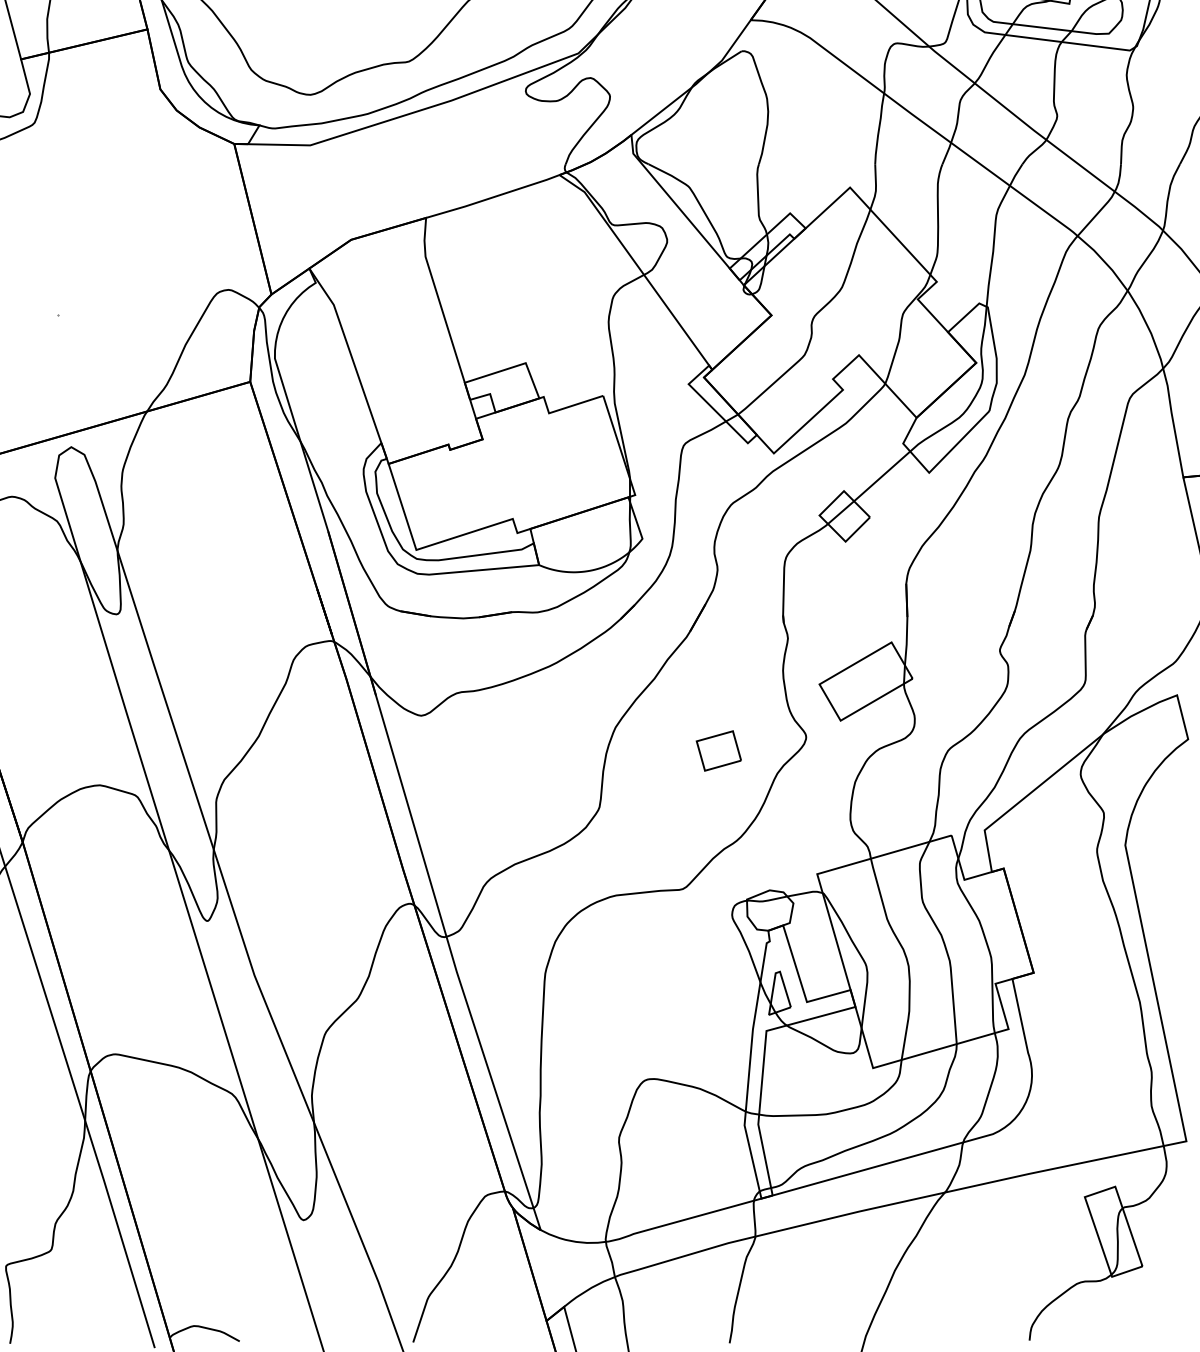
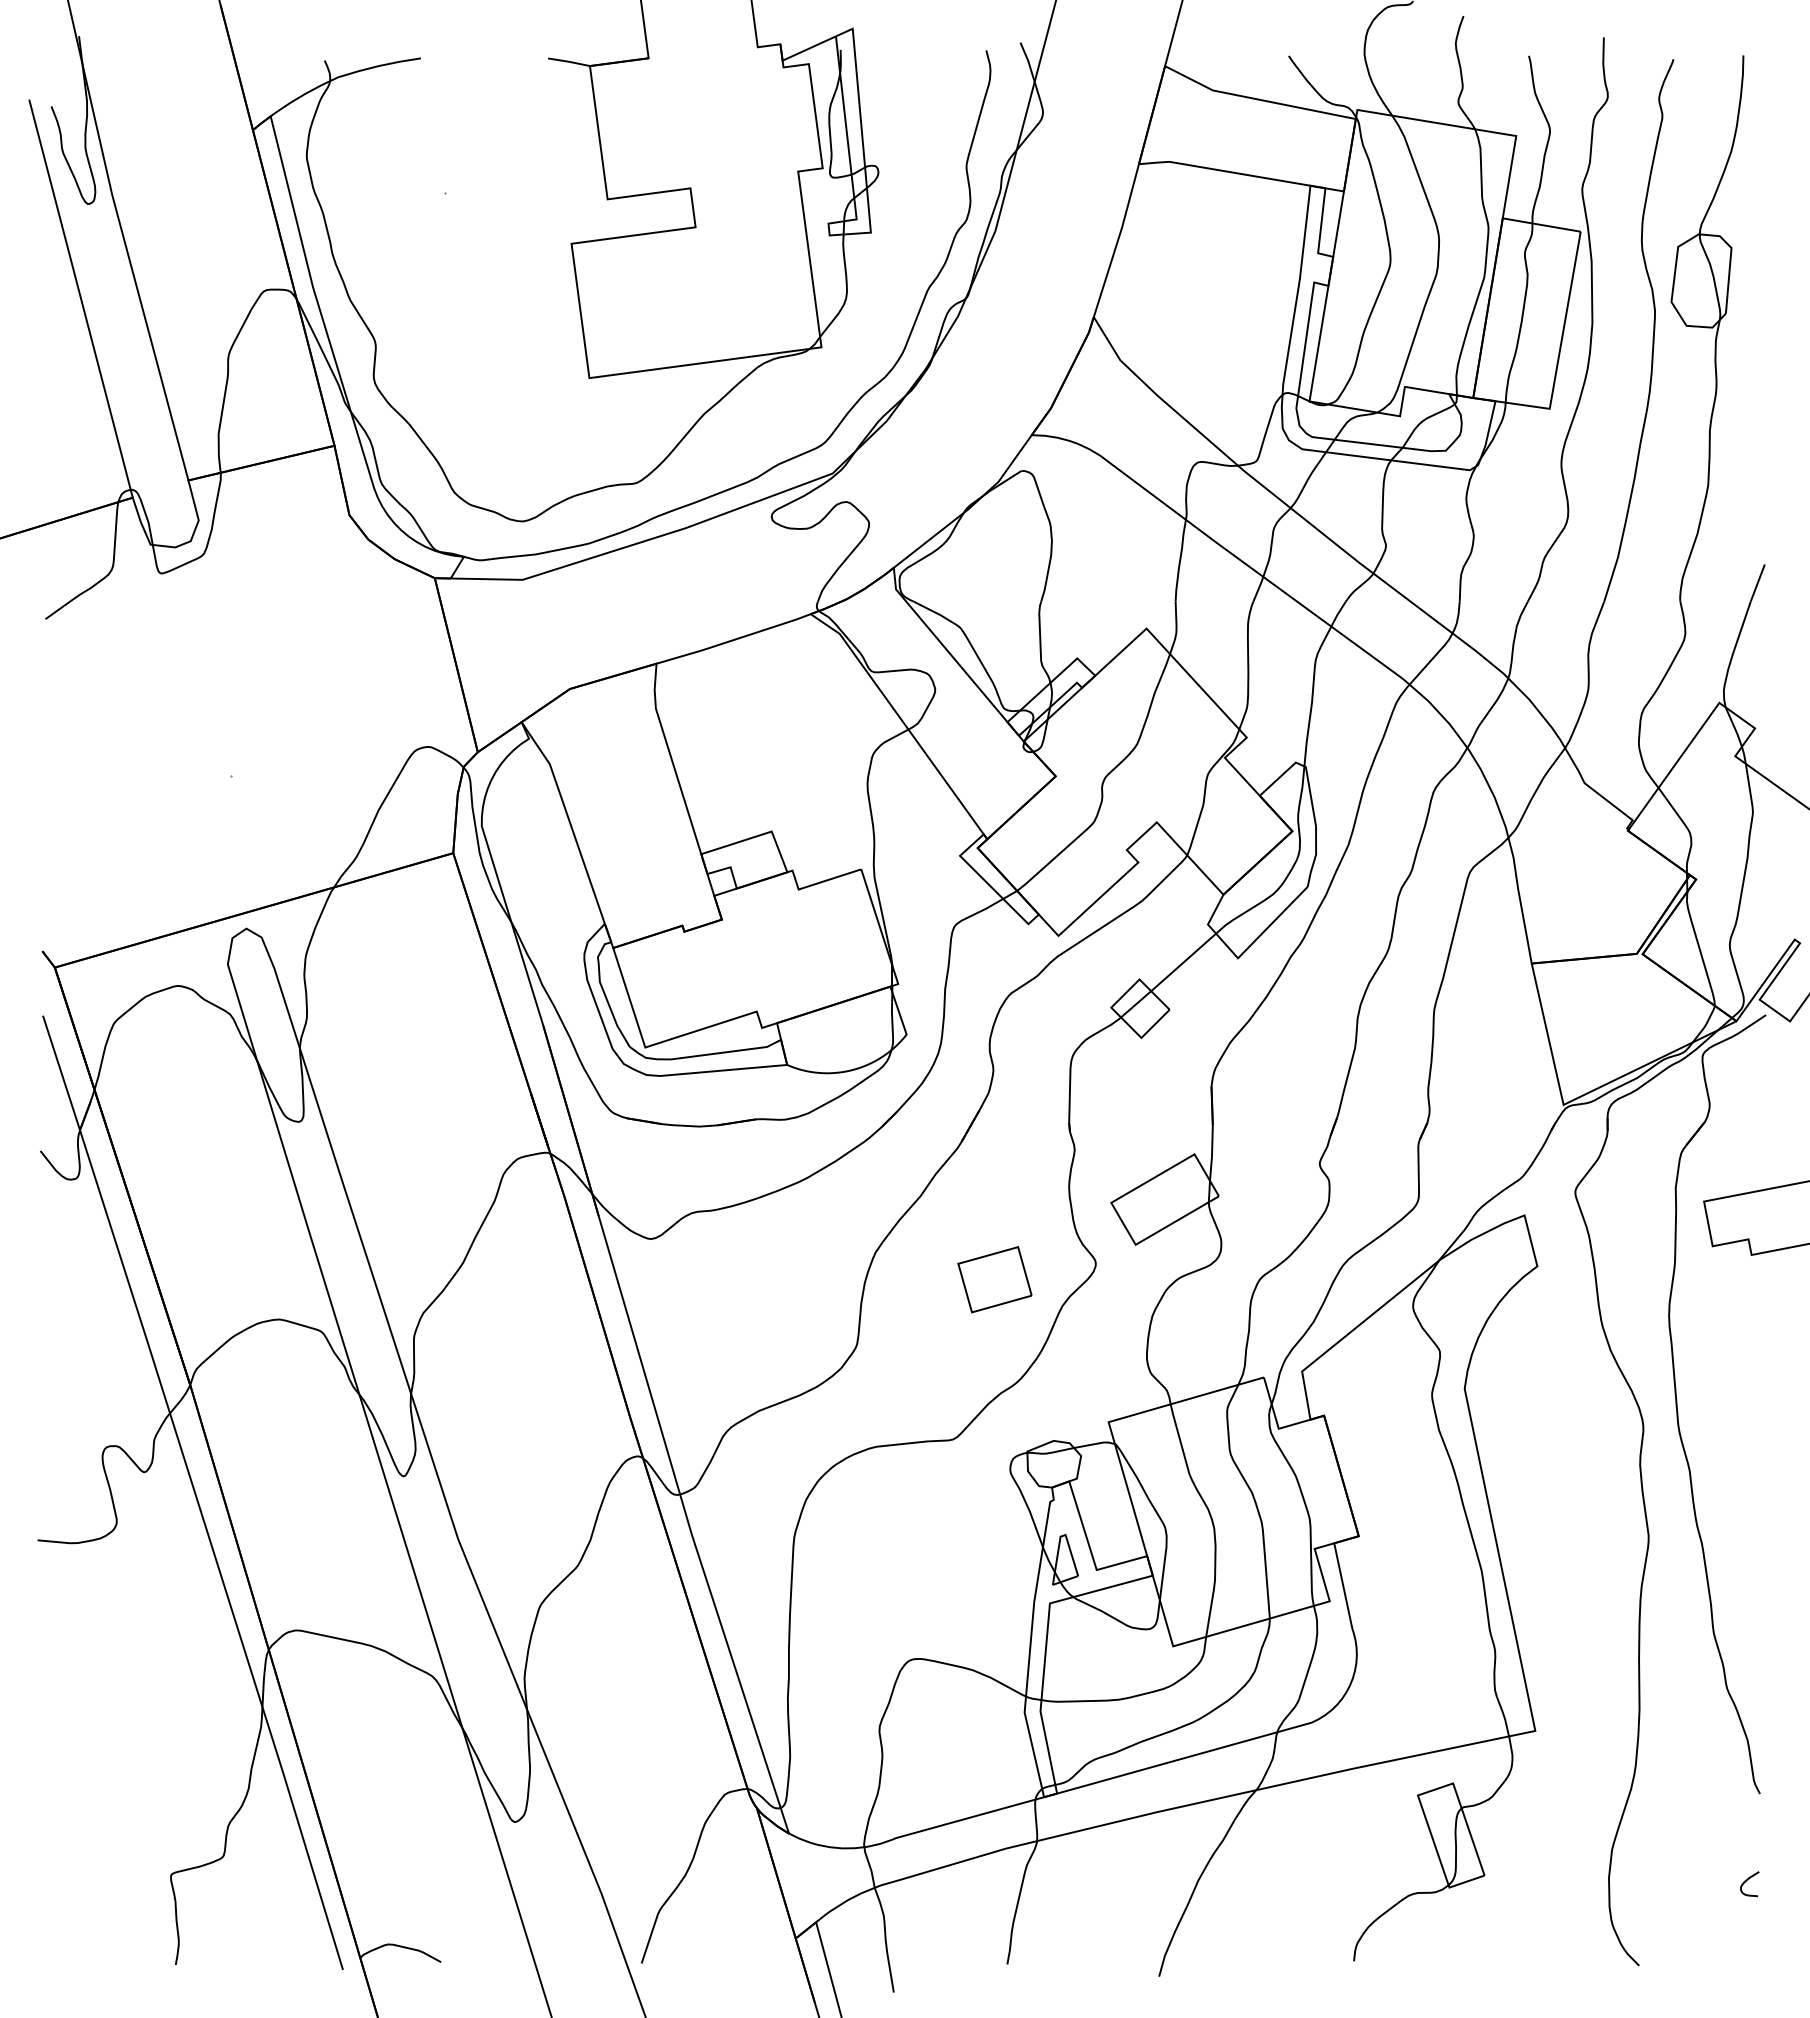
part: (718, 750) -> (994, 1279), size x1.43

